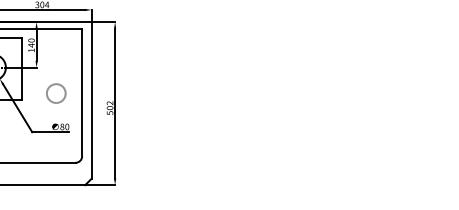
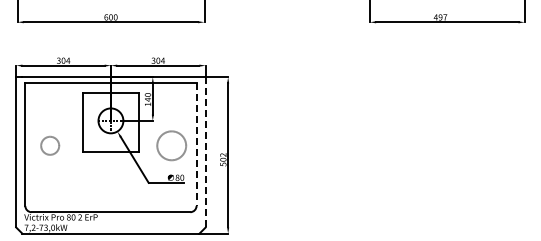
circle: (56, 93) -> (171, 145), size x1.6
line: (82, 93) -> (196, 145), solid -> dashed
line: (91, 99) -> (205, 151), solid -> dashed

